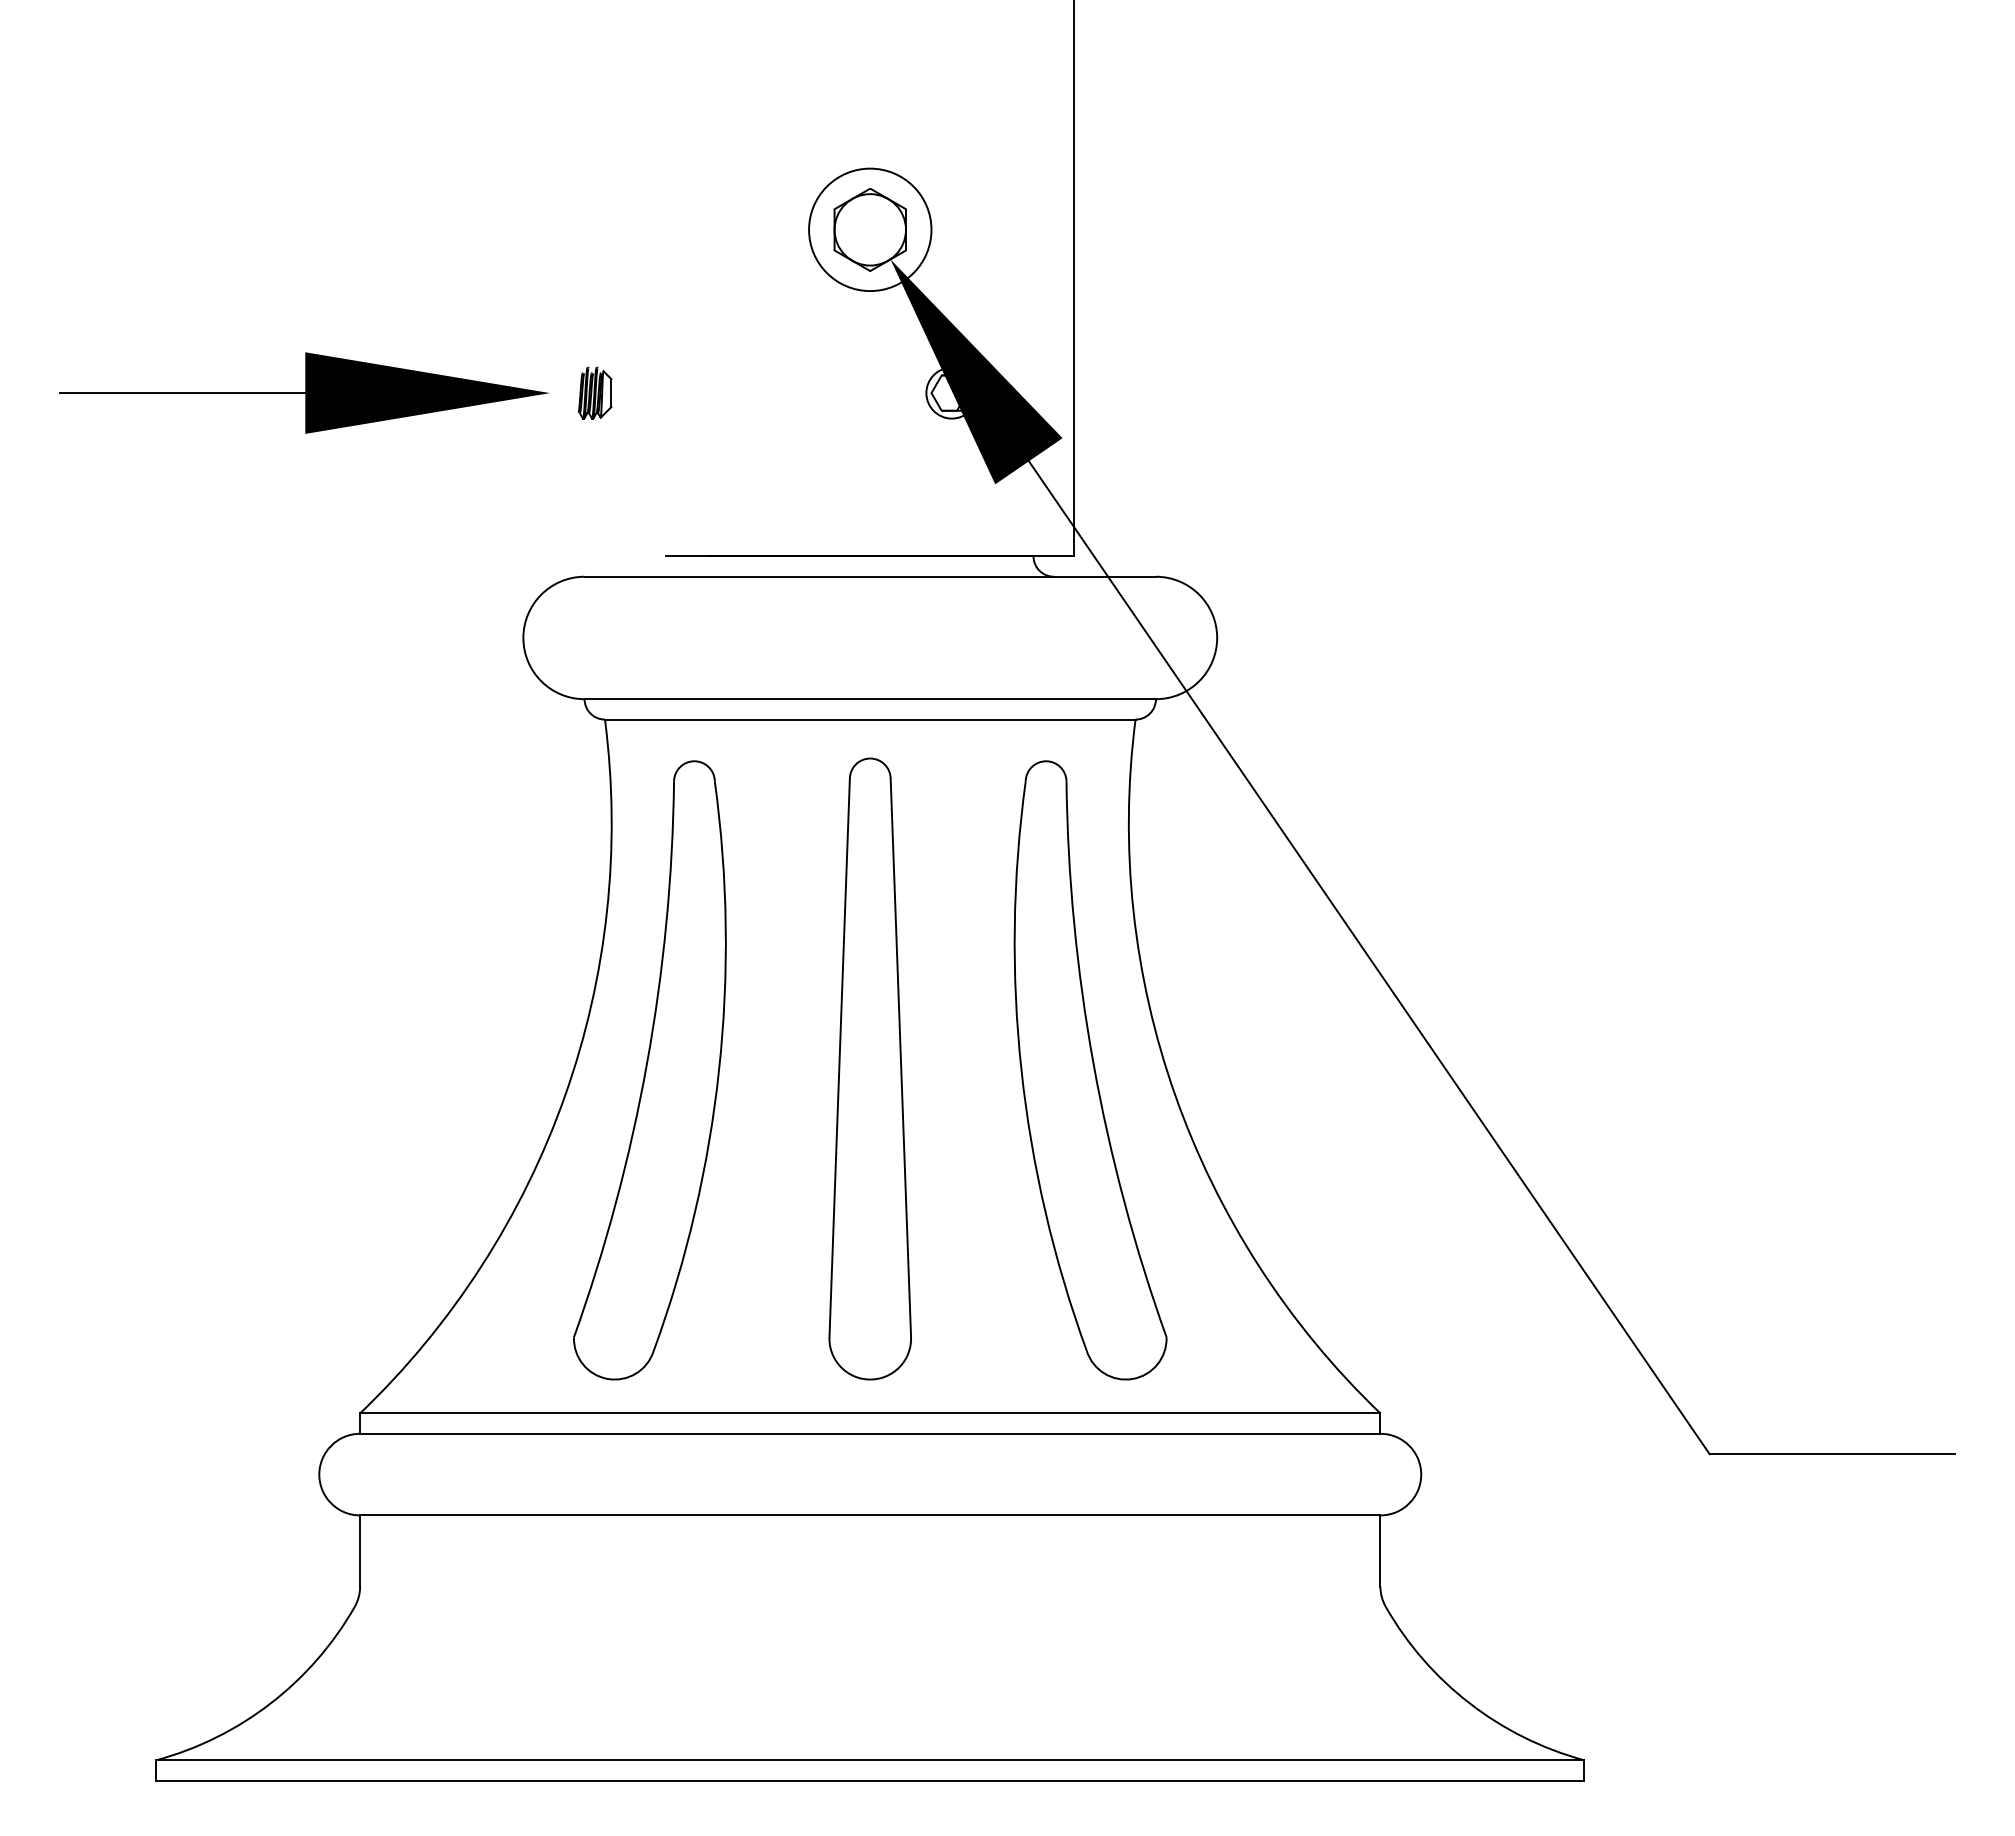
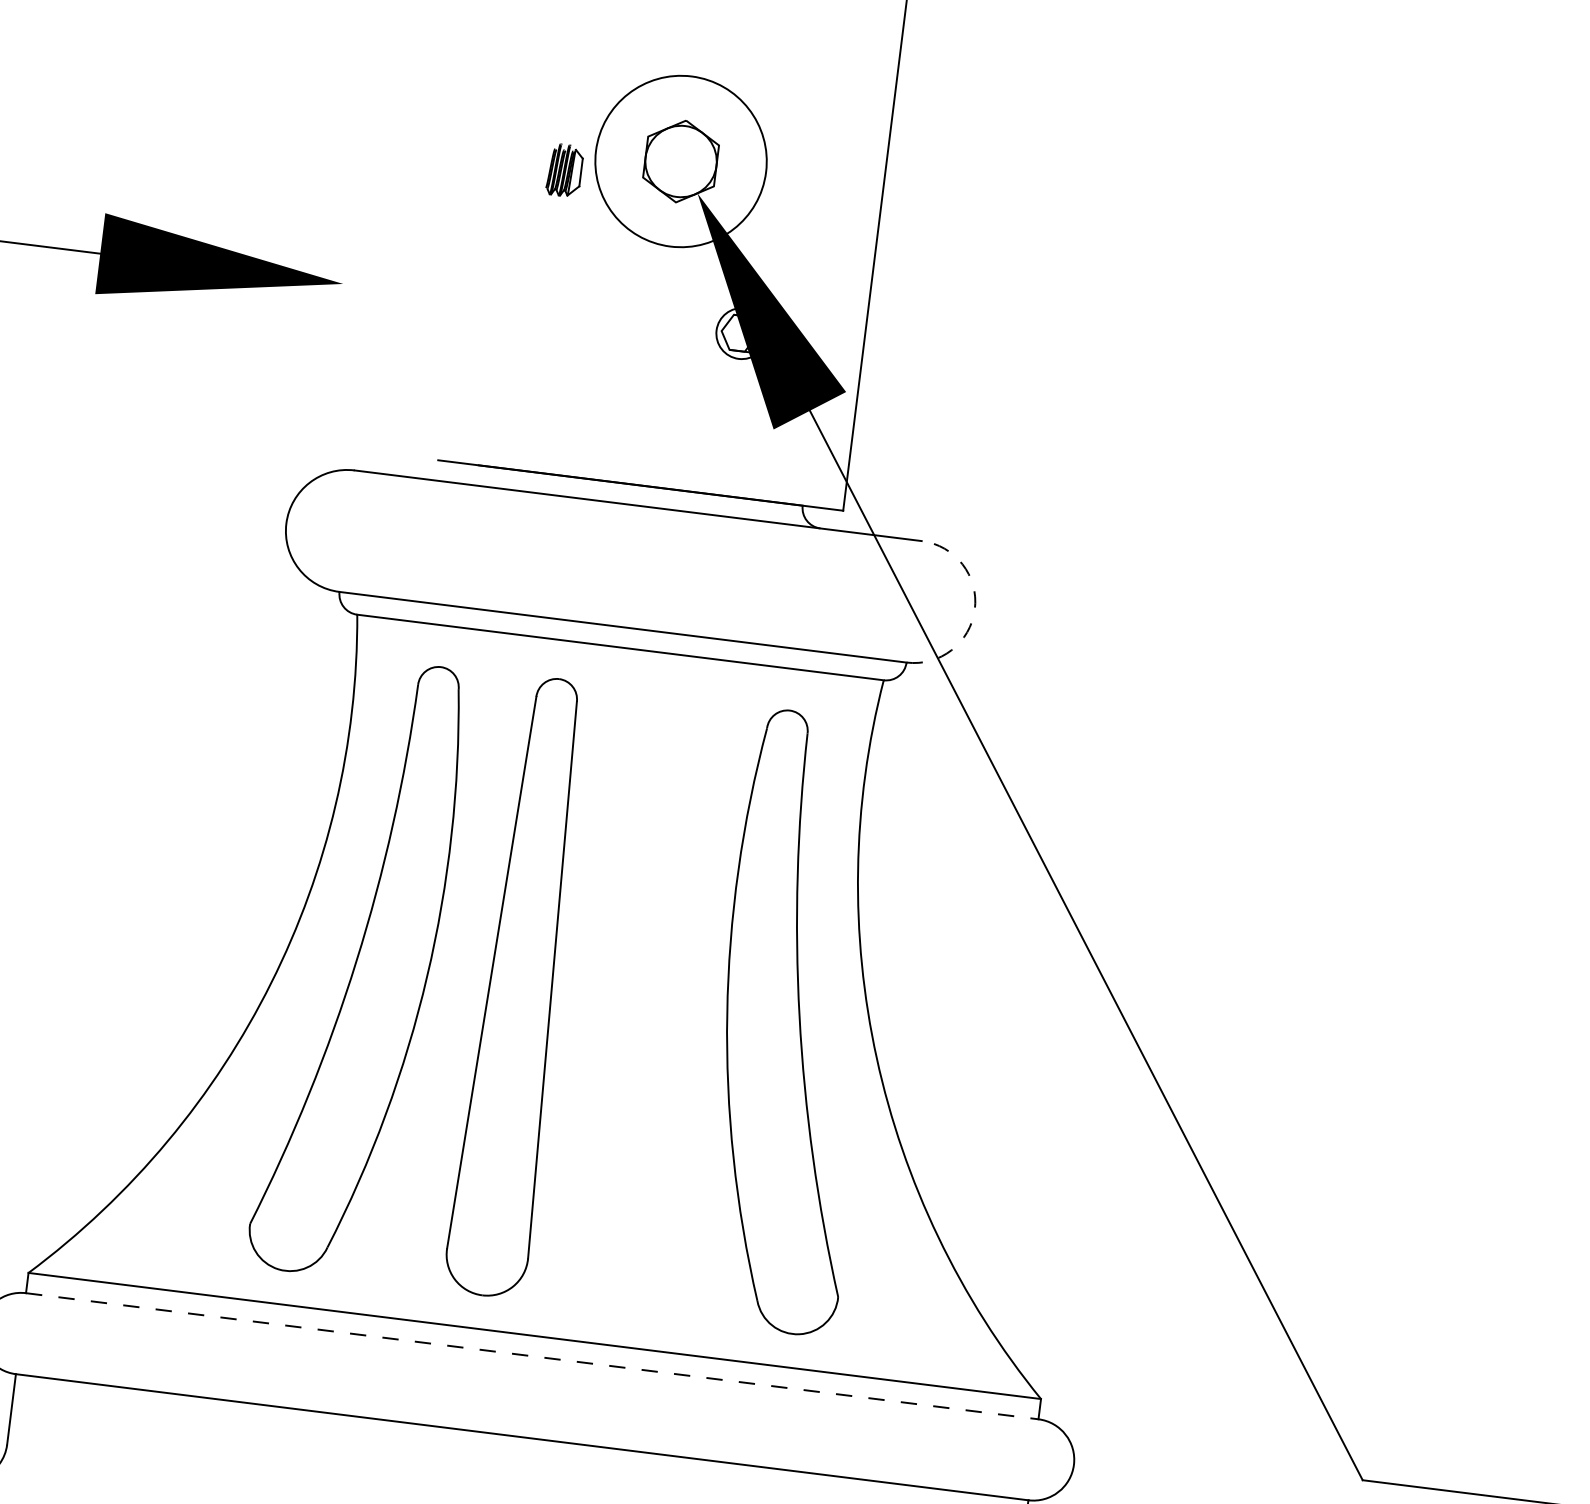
circle: (870, 229) -> (681, 161), size x1.4
part: (594, 392) -> (564, 169), moved
arc: (1217, 637) -> (975, 608), solid -> dashed
part: (869, 1068) -> (520, 986), moved
line: (870, 1433) -> (532, 1355), solid -> dashed

